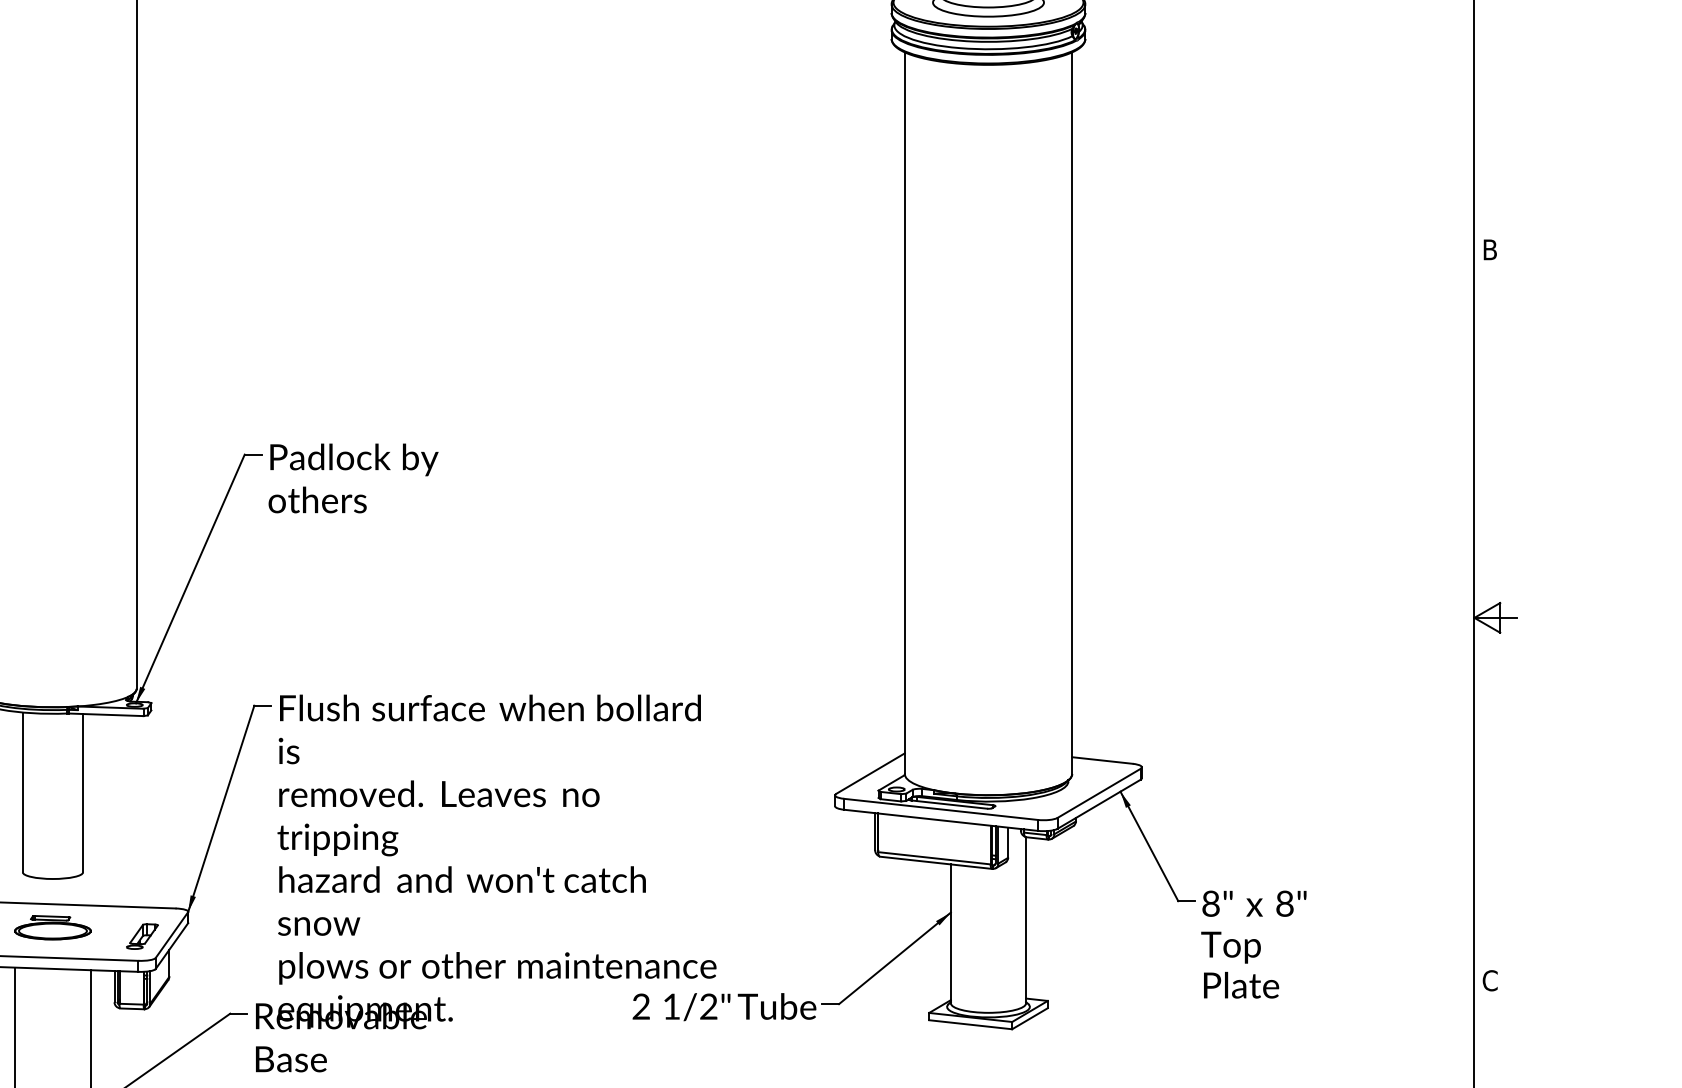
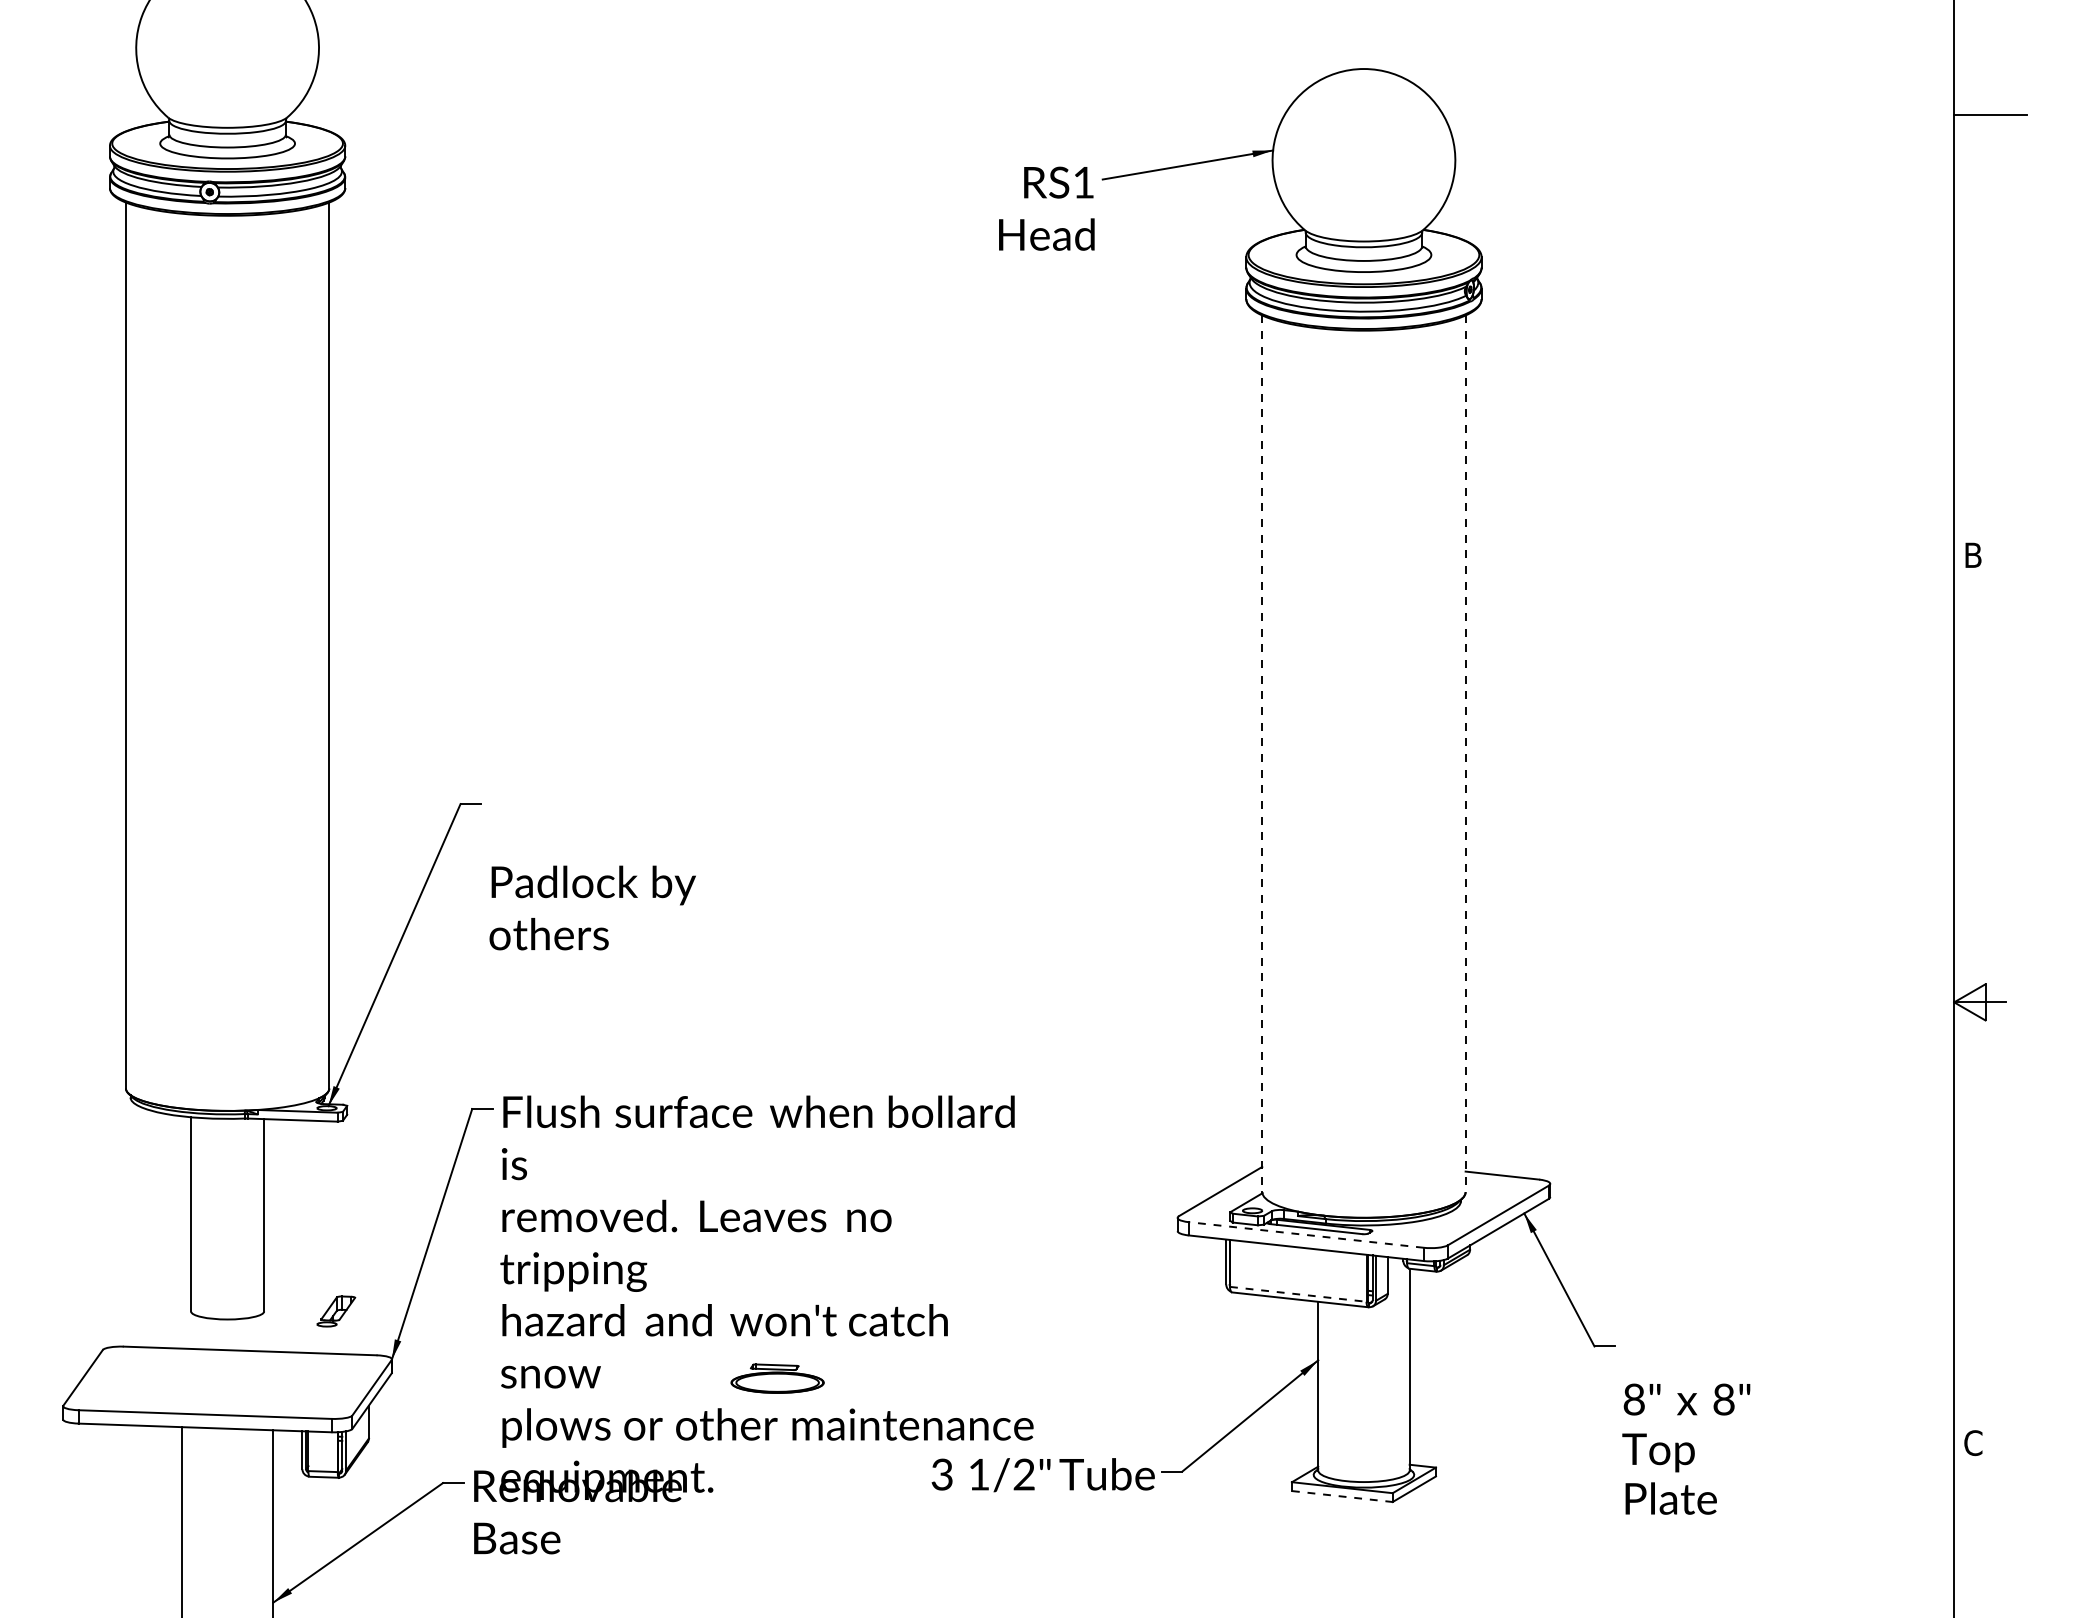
line: (904, 413) -> (1262, 754), solid -> dashed
line: (1072, 413) -> (1465, 754), solid -> dashed
text: (353, 478) -> (592, 907), moved
line: (940, 809) -> (1305, 1234), solid -> dashed
line: (934, 858) -> (1298, 1294), solid -> dashed
part: (52, 927) -> (777, 1378), moved
part: (142, 936) -> (336, 1311), moved
text: (1254, 944) -> (1686, 1448), moved
text: (640, 1007) -> (941, 1475), 2 -> 3
line: (970, 1024) -> (1342, 1496), solid -> dashed

